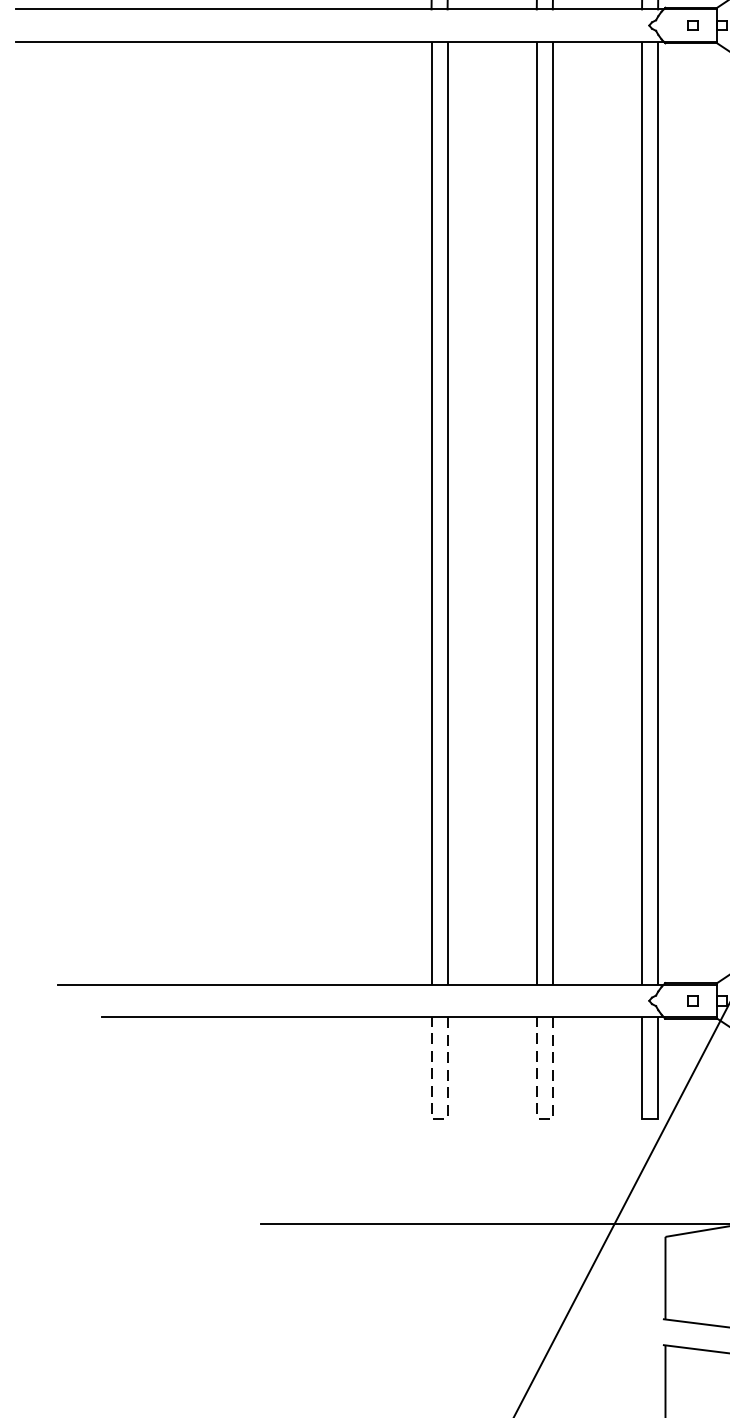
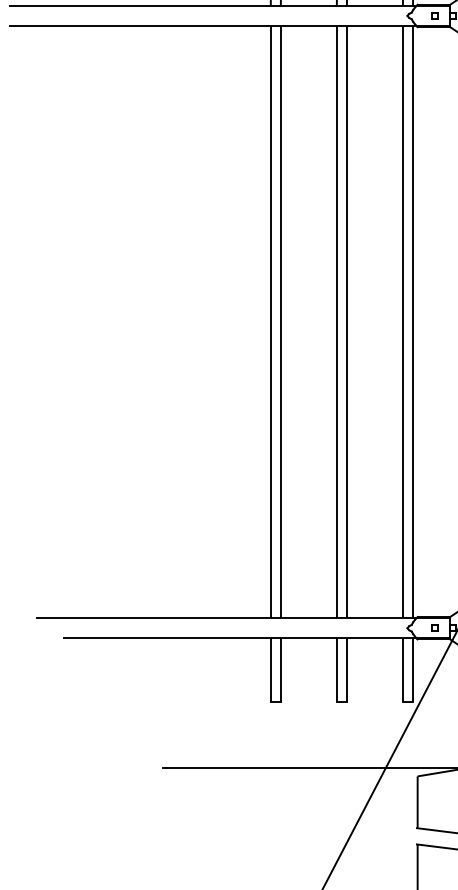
line: (439, 1119) -> (275, 702), dashed -> solid
line: (544, 1119) -> (341, 702), dashed -> solid

